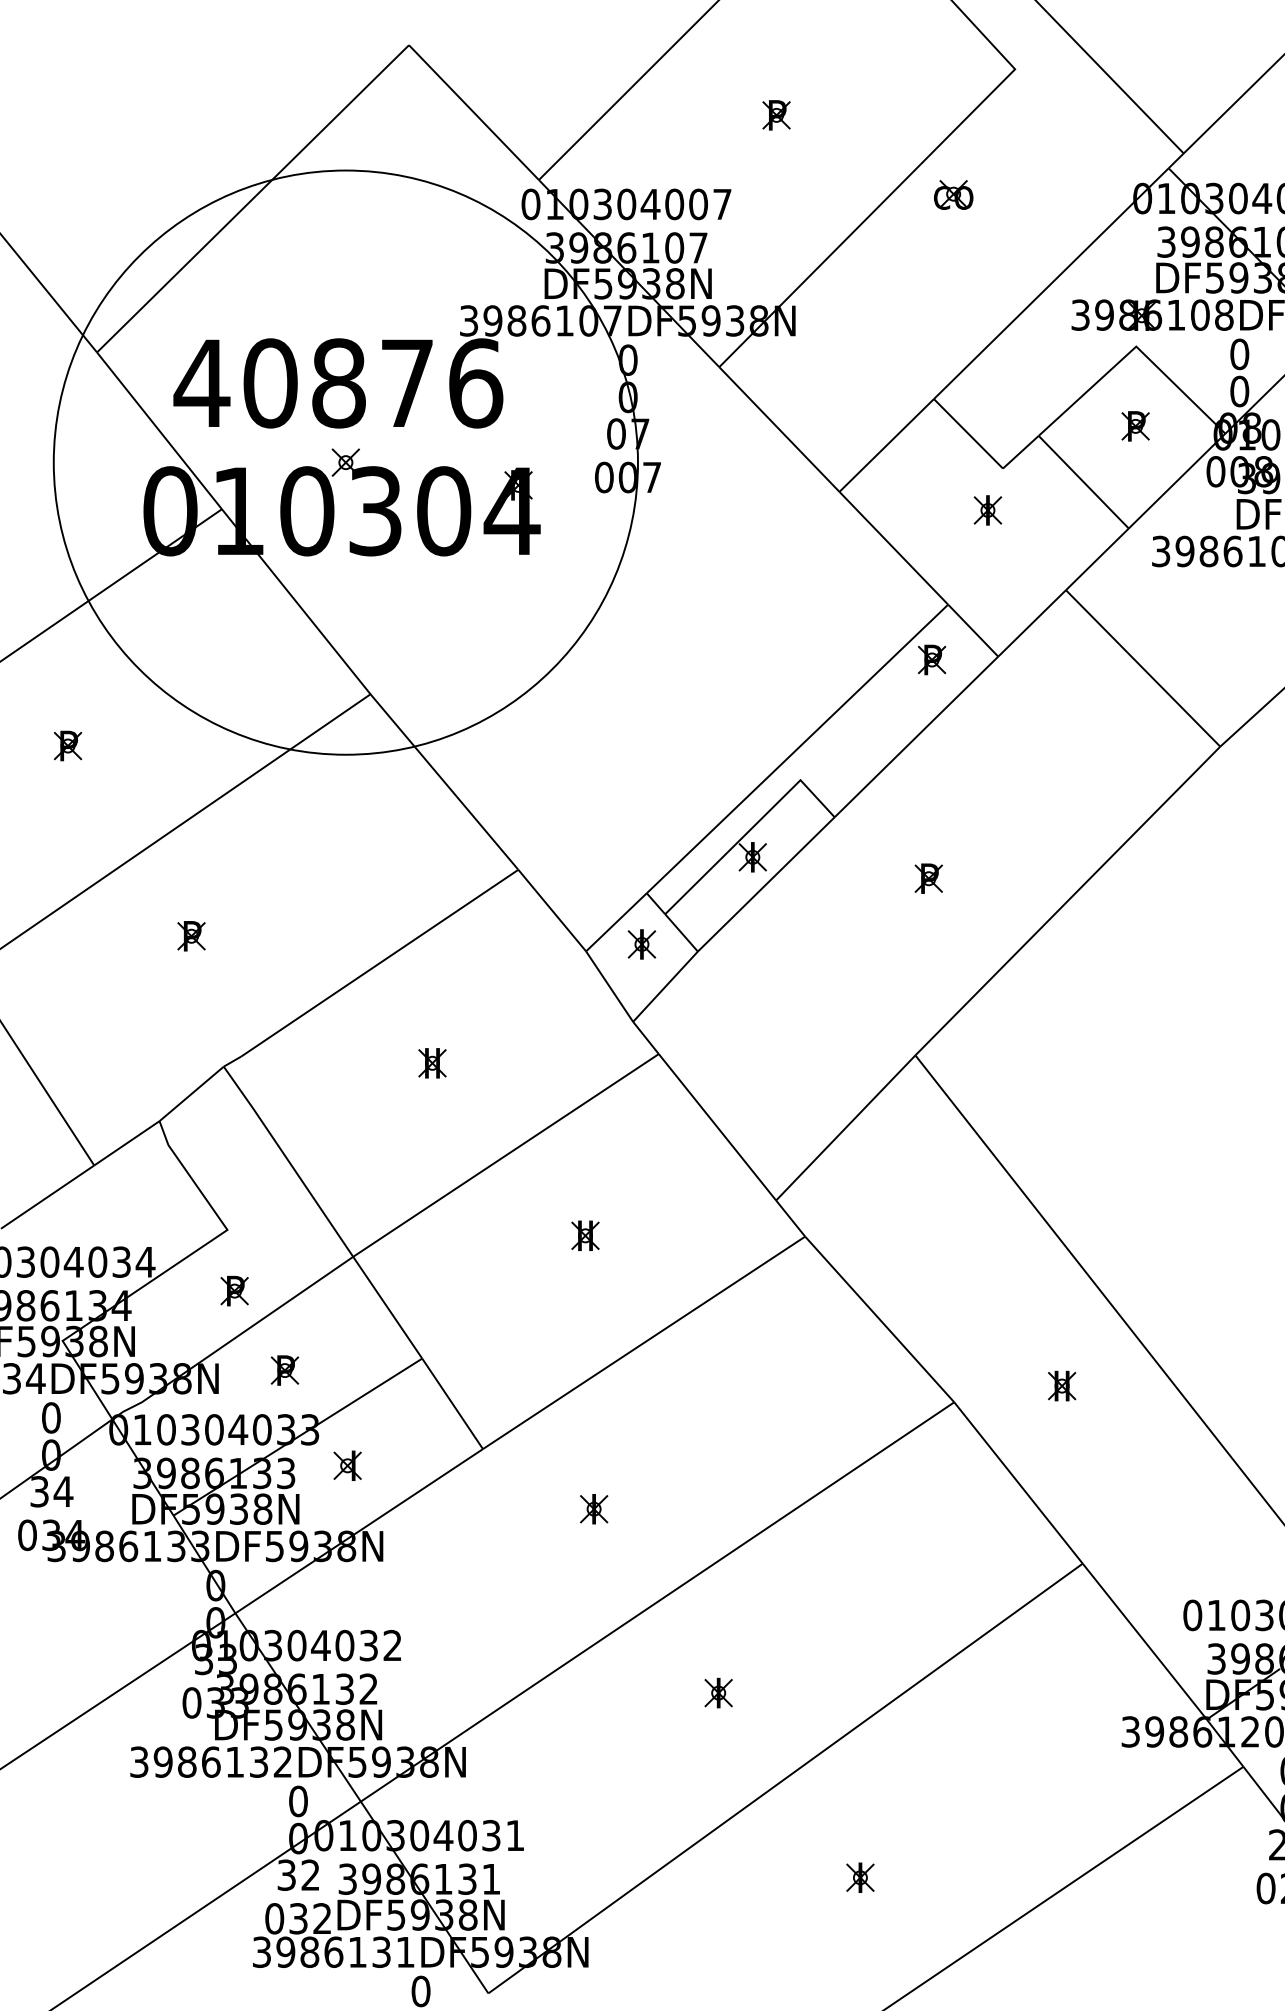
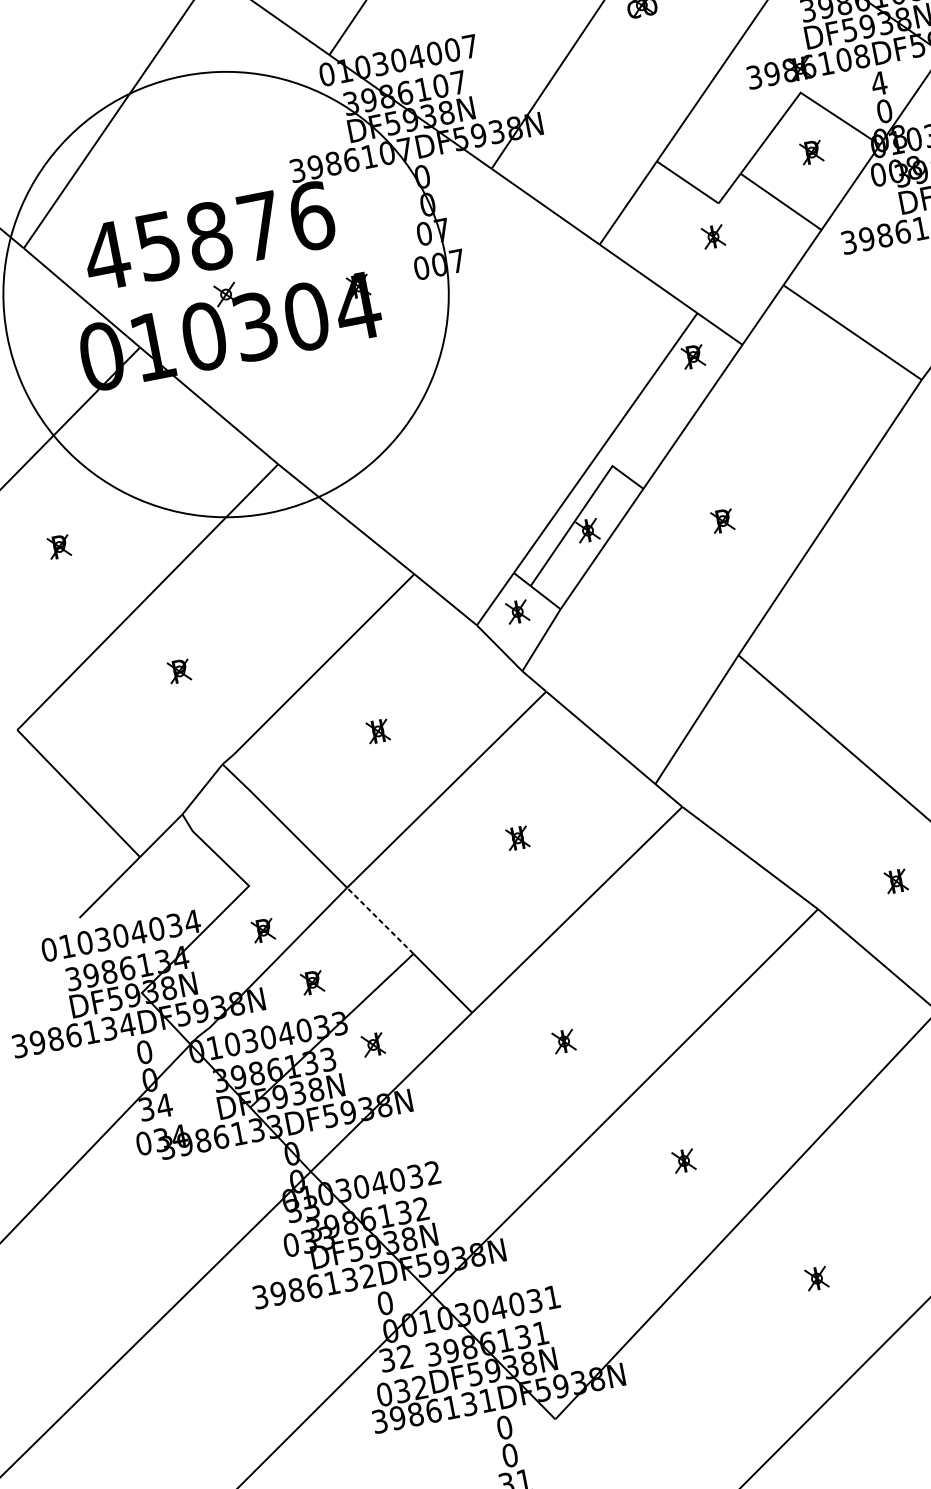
text: (1239, 354) -> (879, 83), 0 -> 4
text: (270, 383) -> (158, 246), 40876 -> 45876
line: (387, 1307) -> (380, 920), solid -> dashed

